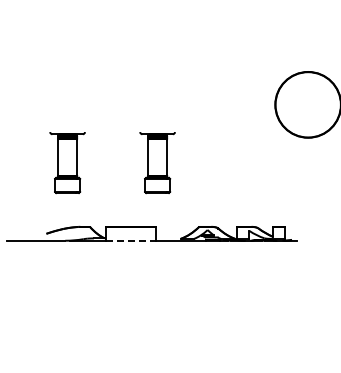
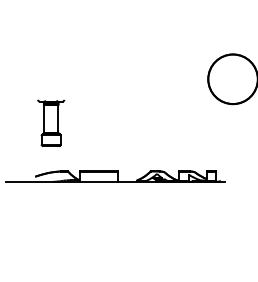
part: (157, 163) -> (119, 123), removed
line: (131, 240) -> (99, 181), dashed -> solid

